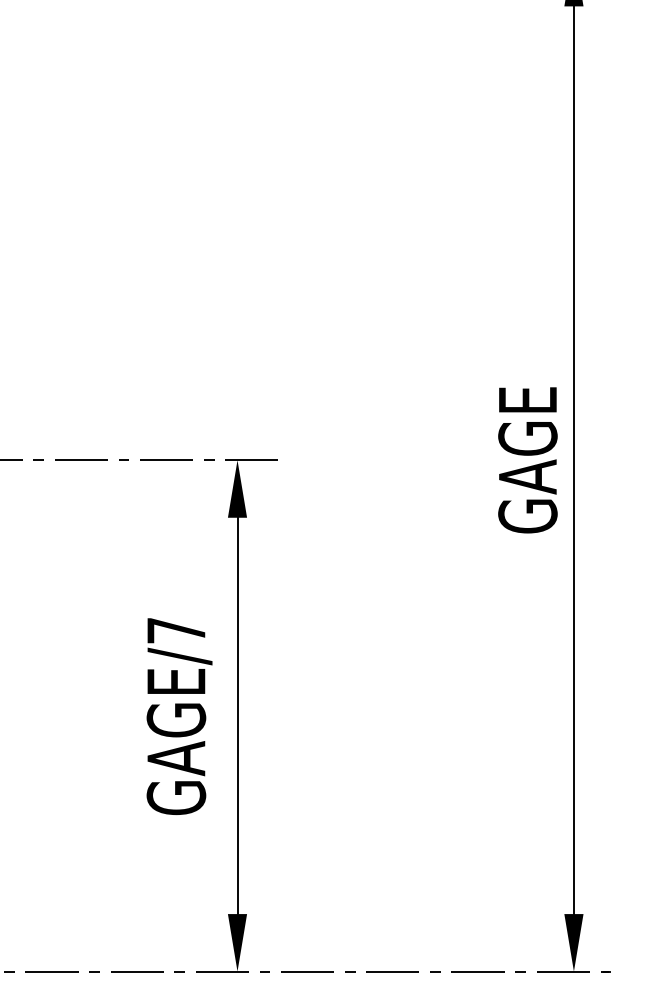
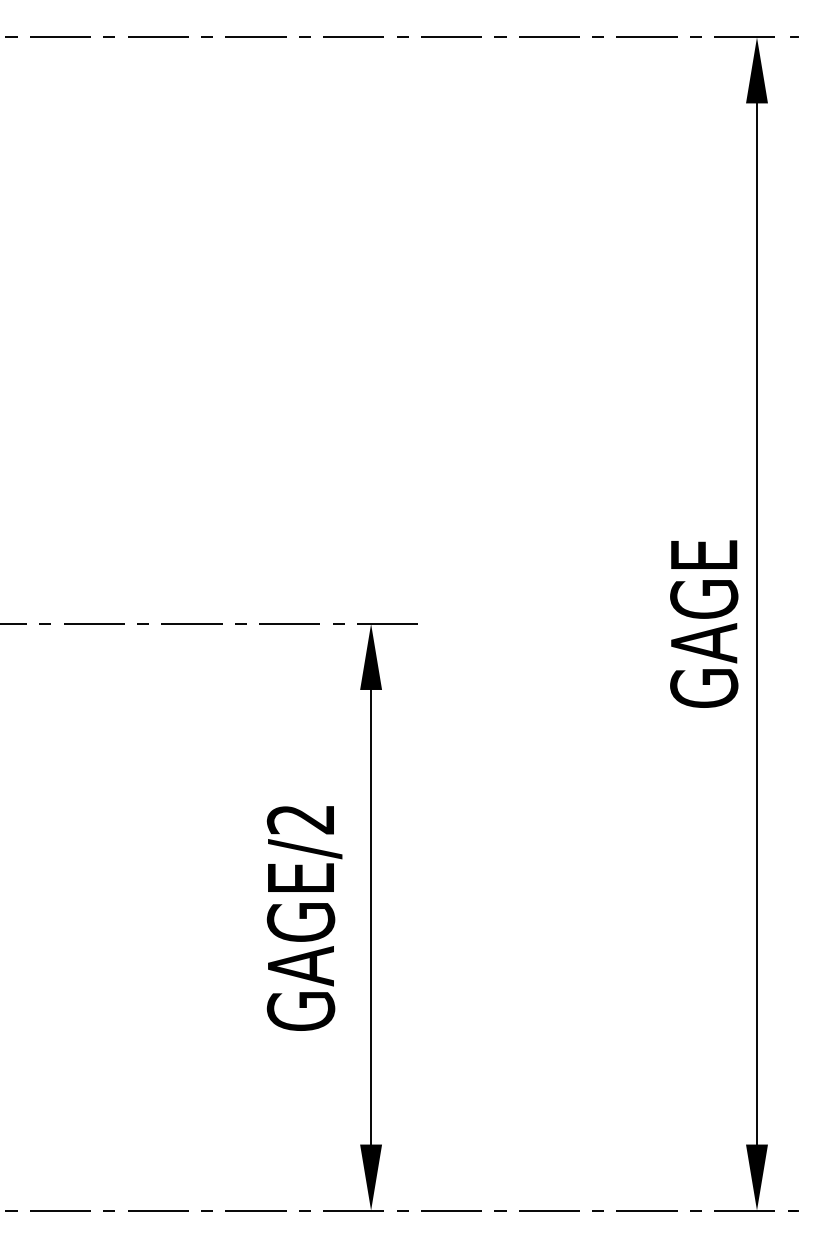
text: (175, 630) -> (299, 819), GAGE/7 -> GAGE/2

